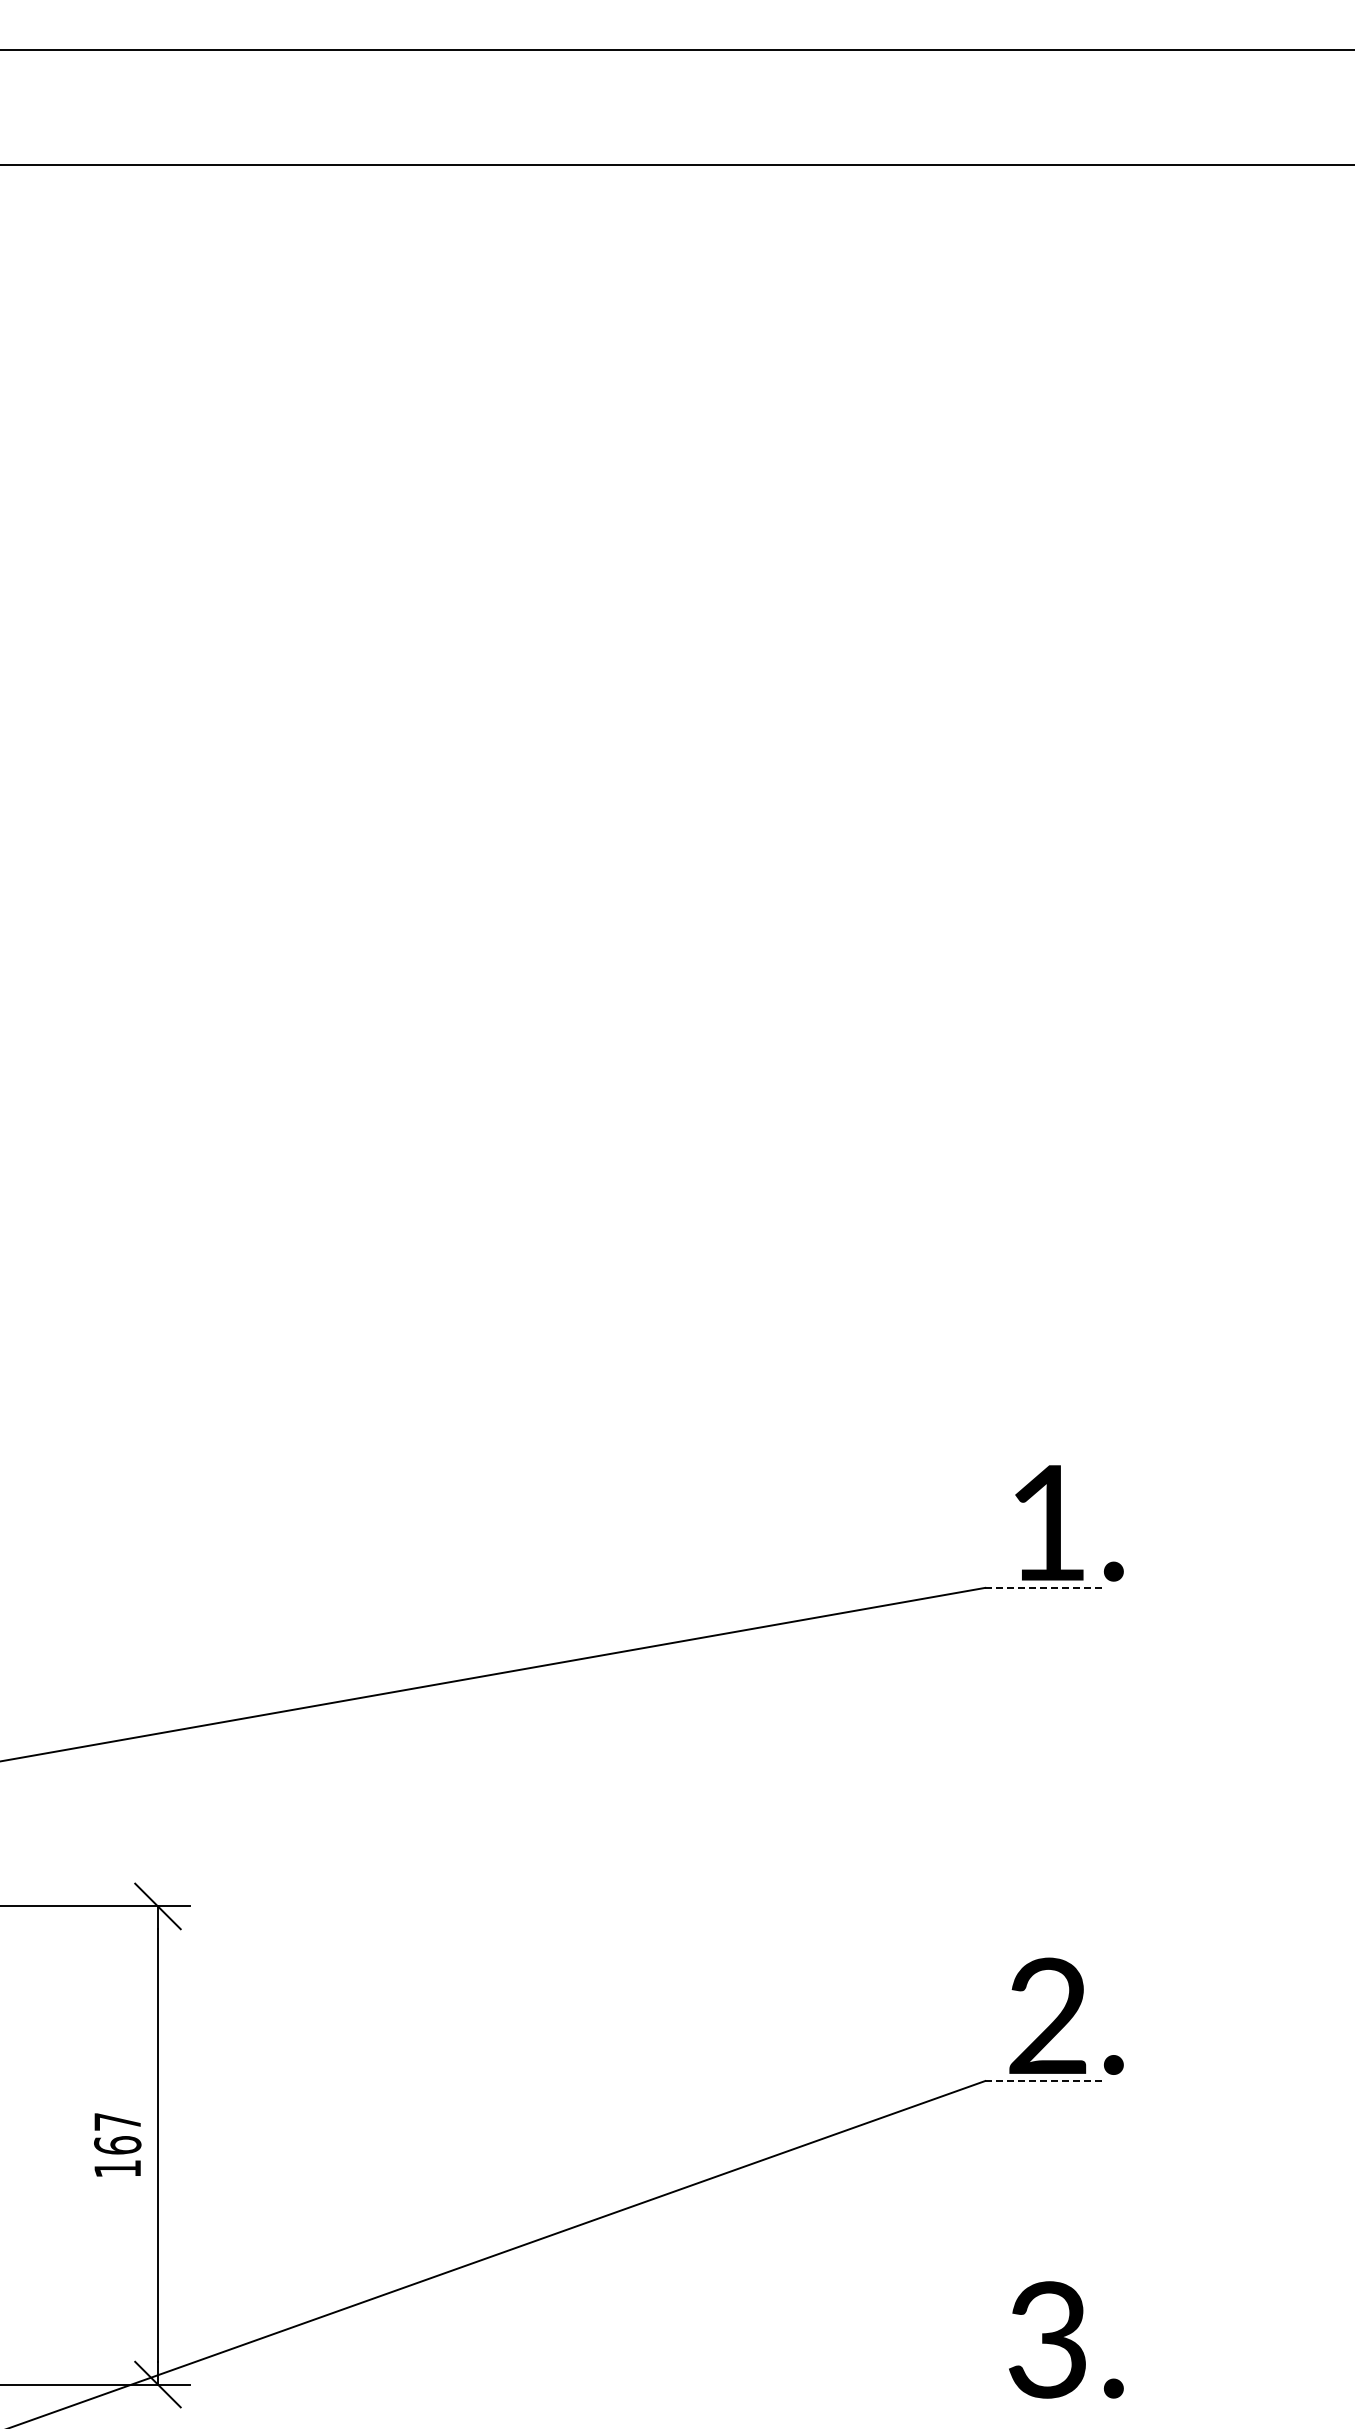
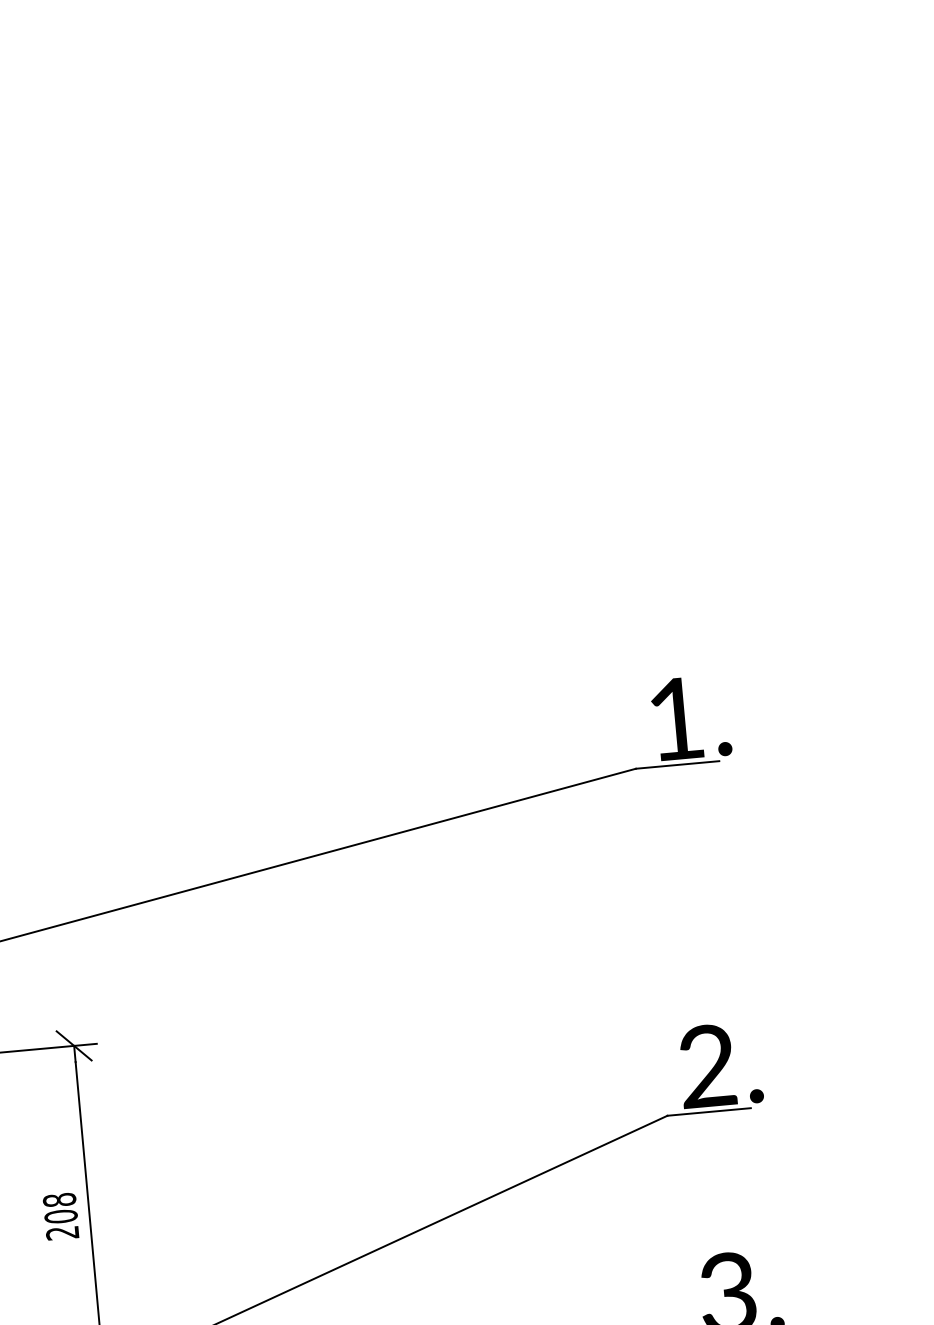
line: (1045, 1587) -> (678, 764), dashed -> solid
line: (1045, 2081) -> (709, 1112), dashed -> solid
text: (117, 2144) -> (60, 1216), 167 -> 208

